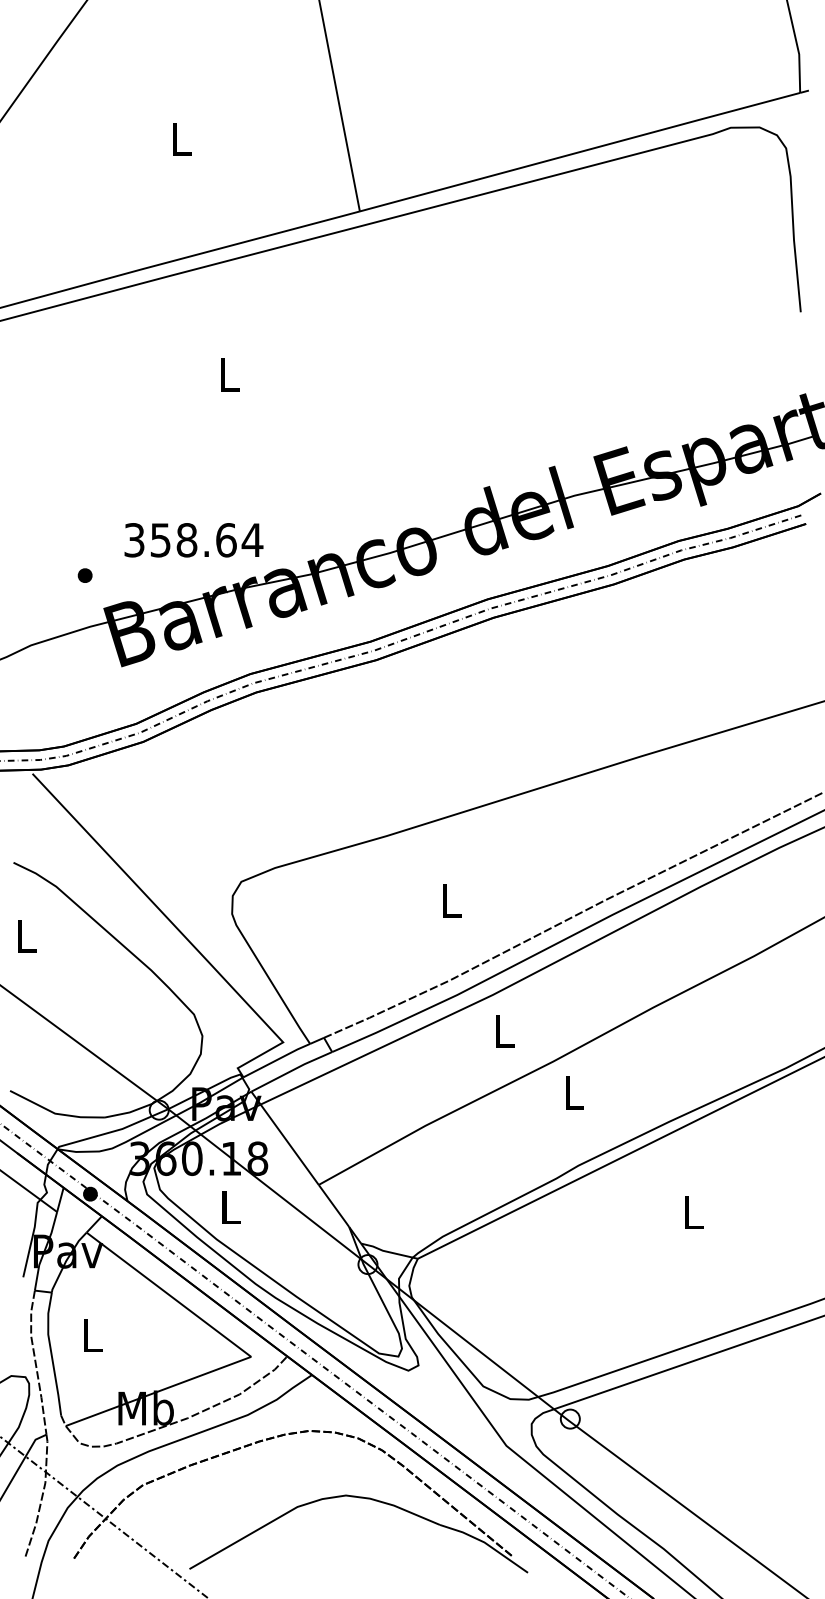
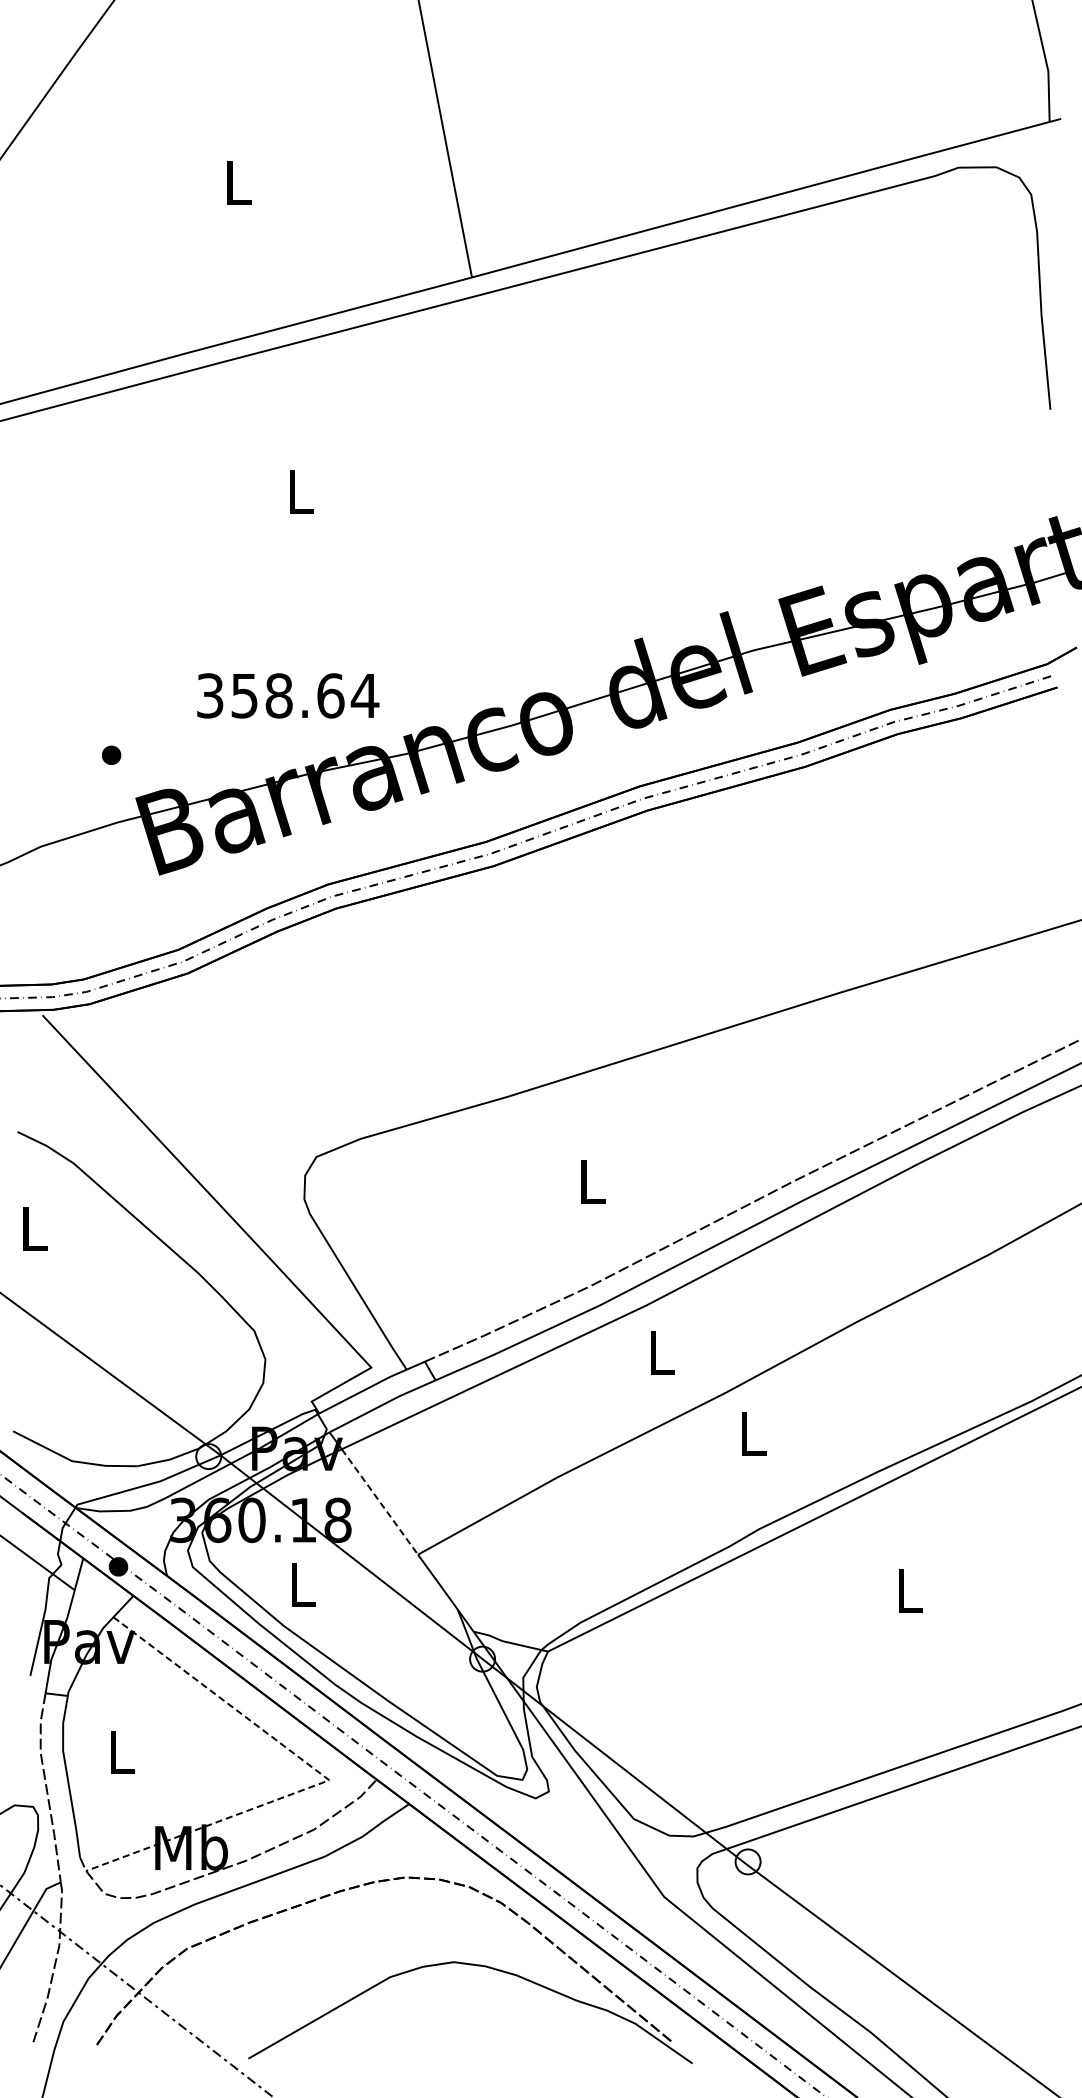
text: (194, 539) -> (288, 695), moved
line: (290, 1145) -> (380, 1502), solid -> dashed
line: (248, 1354) -> (325, 1777), solid -> dashed

